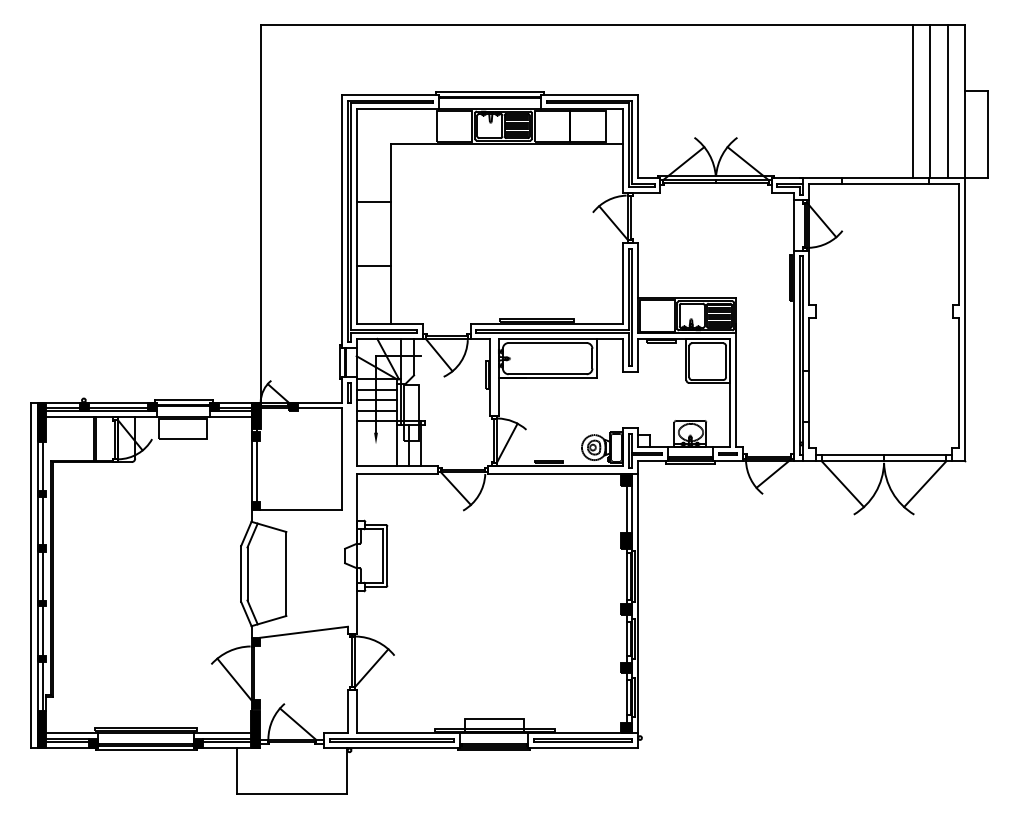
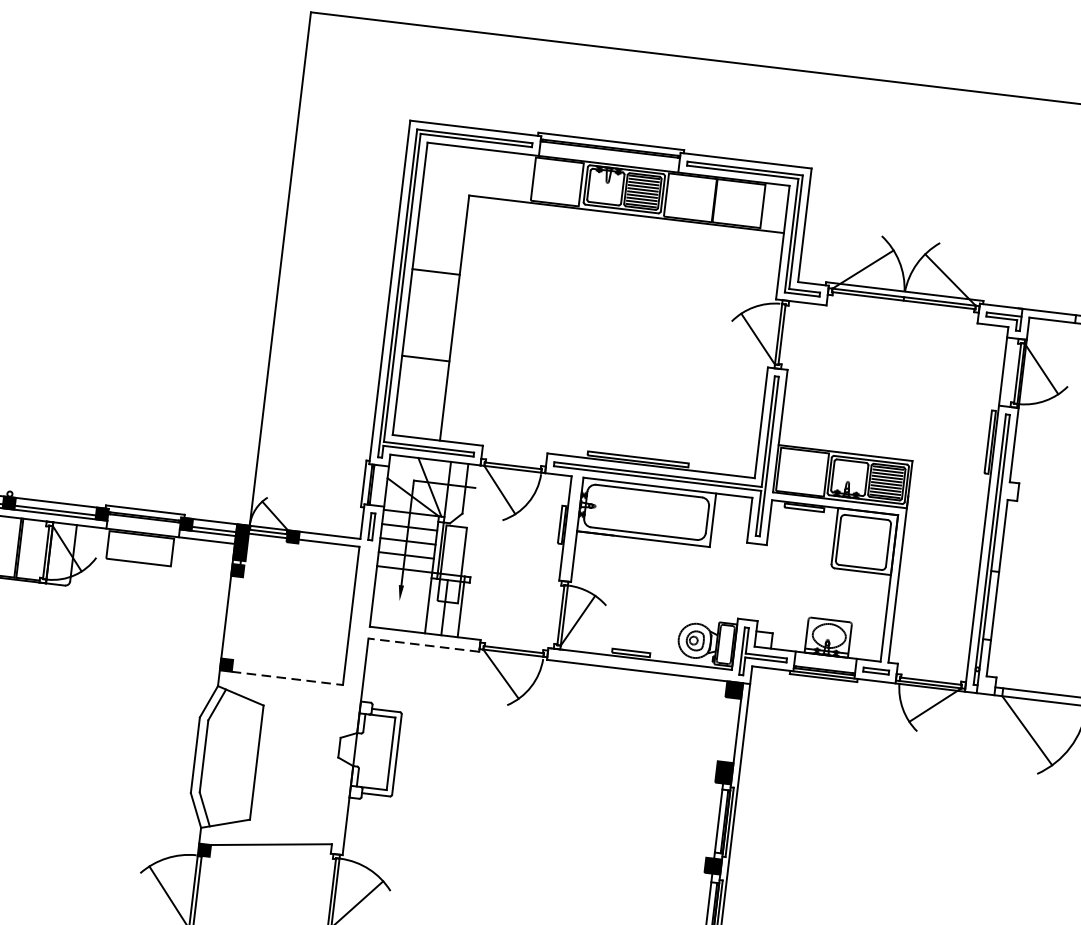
line: (257, 470) -> (234, 617), removed
line: (397, 474) -> (423, 645), solid -> dashed
line: (626, 509) -> (729, 730), removed
line: (301, 510) -> (287, 678), solid -> dashed

